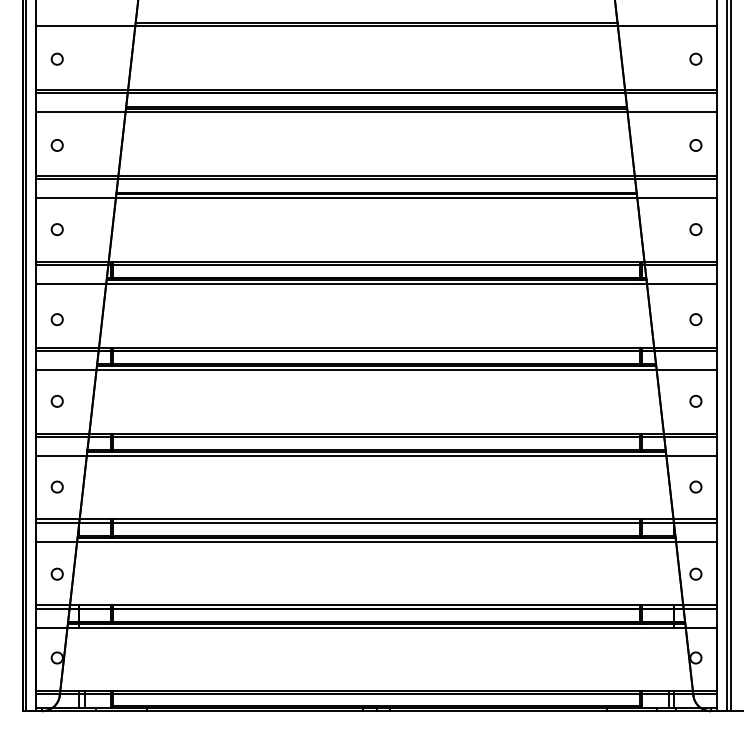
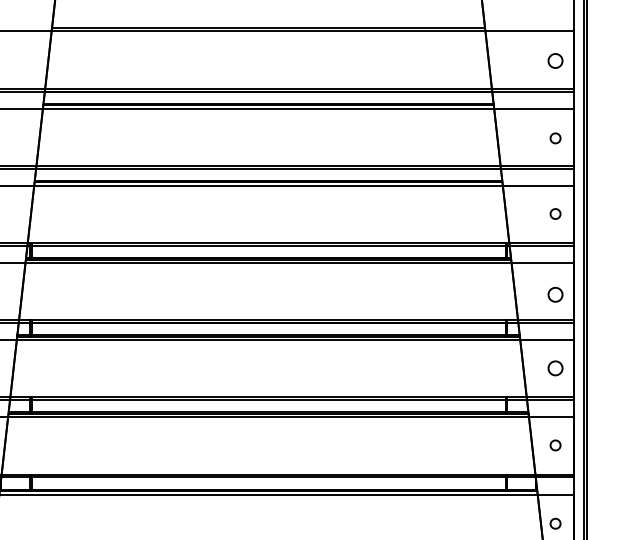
part: (695, 58) -> (555, 60), size x1.4
part: (695, 319) -> (555, 294), size x1.4
part: (695, 401) -> (555, 368), size x1.4

